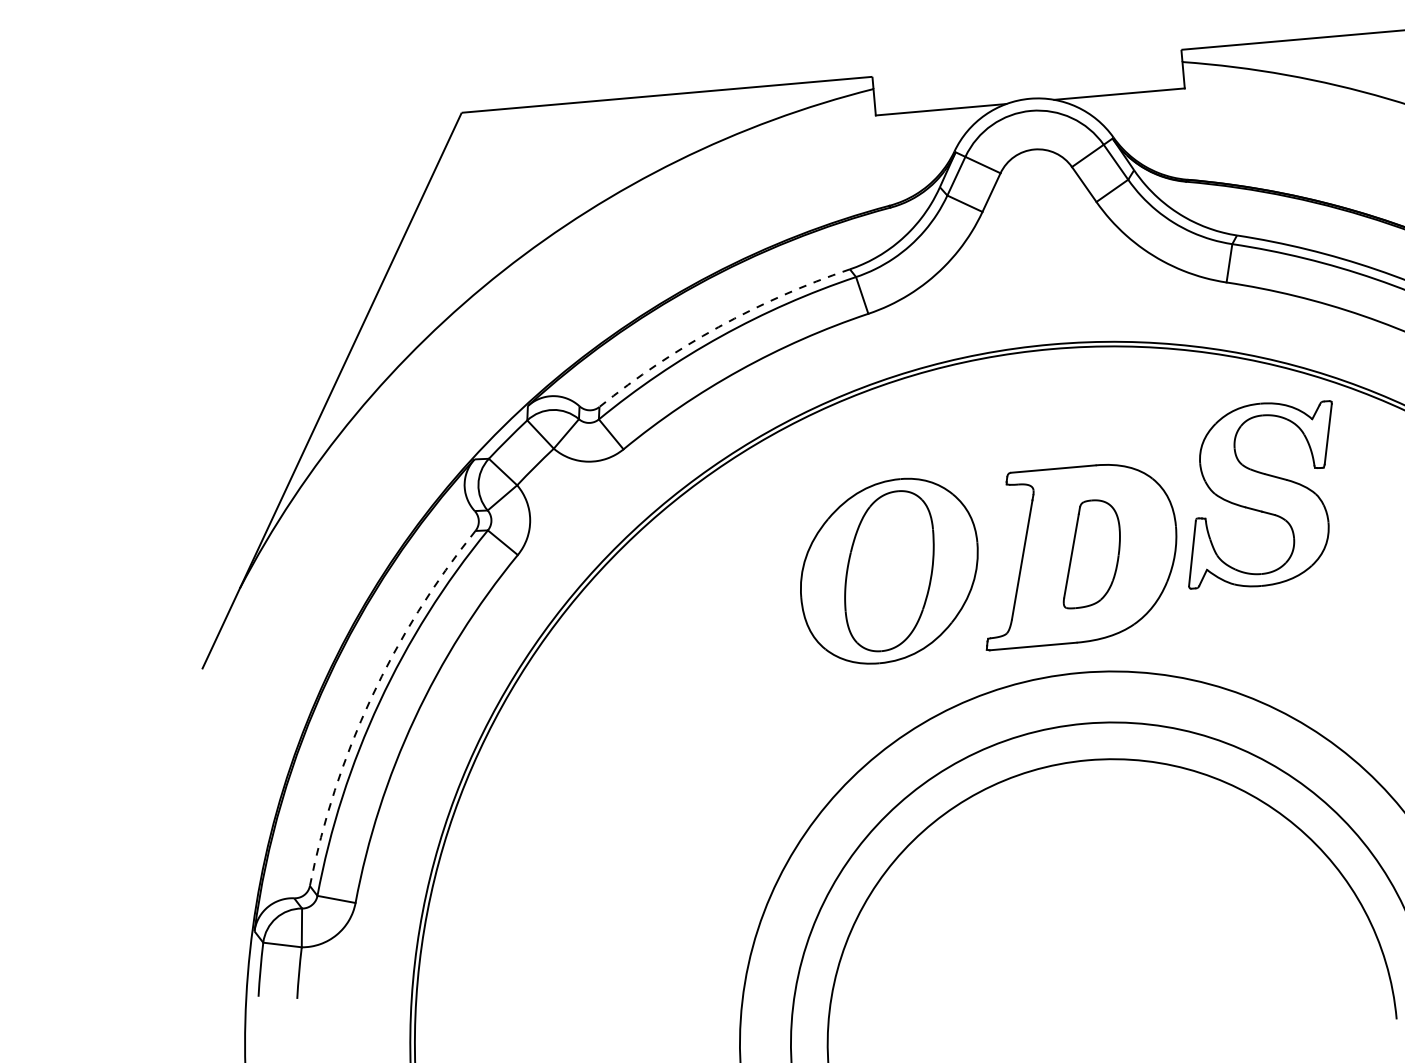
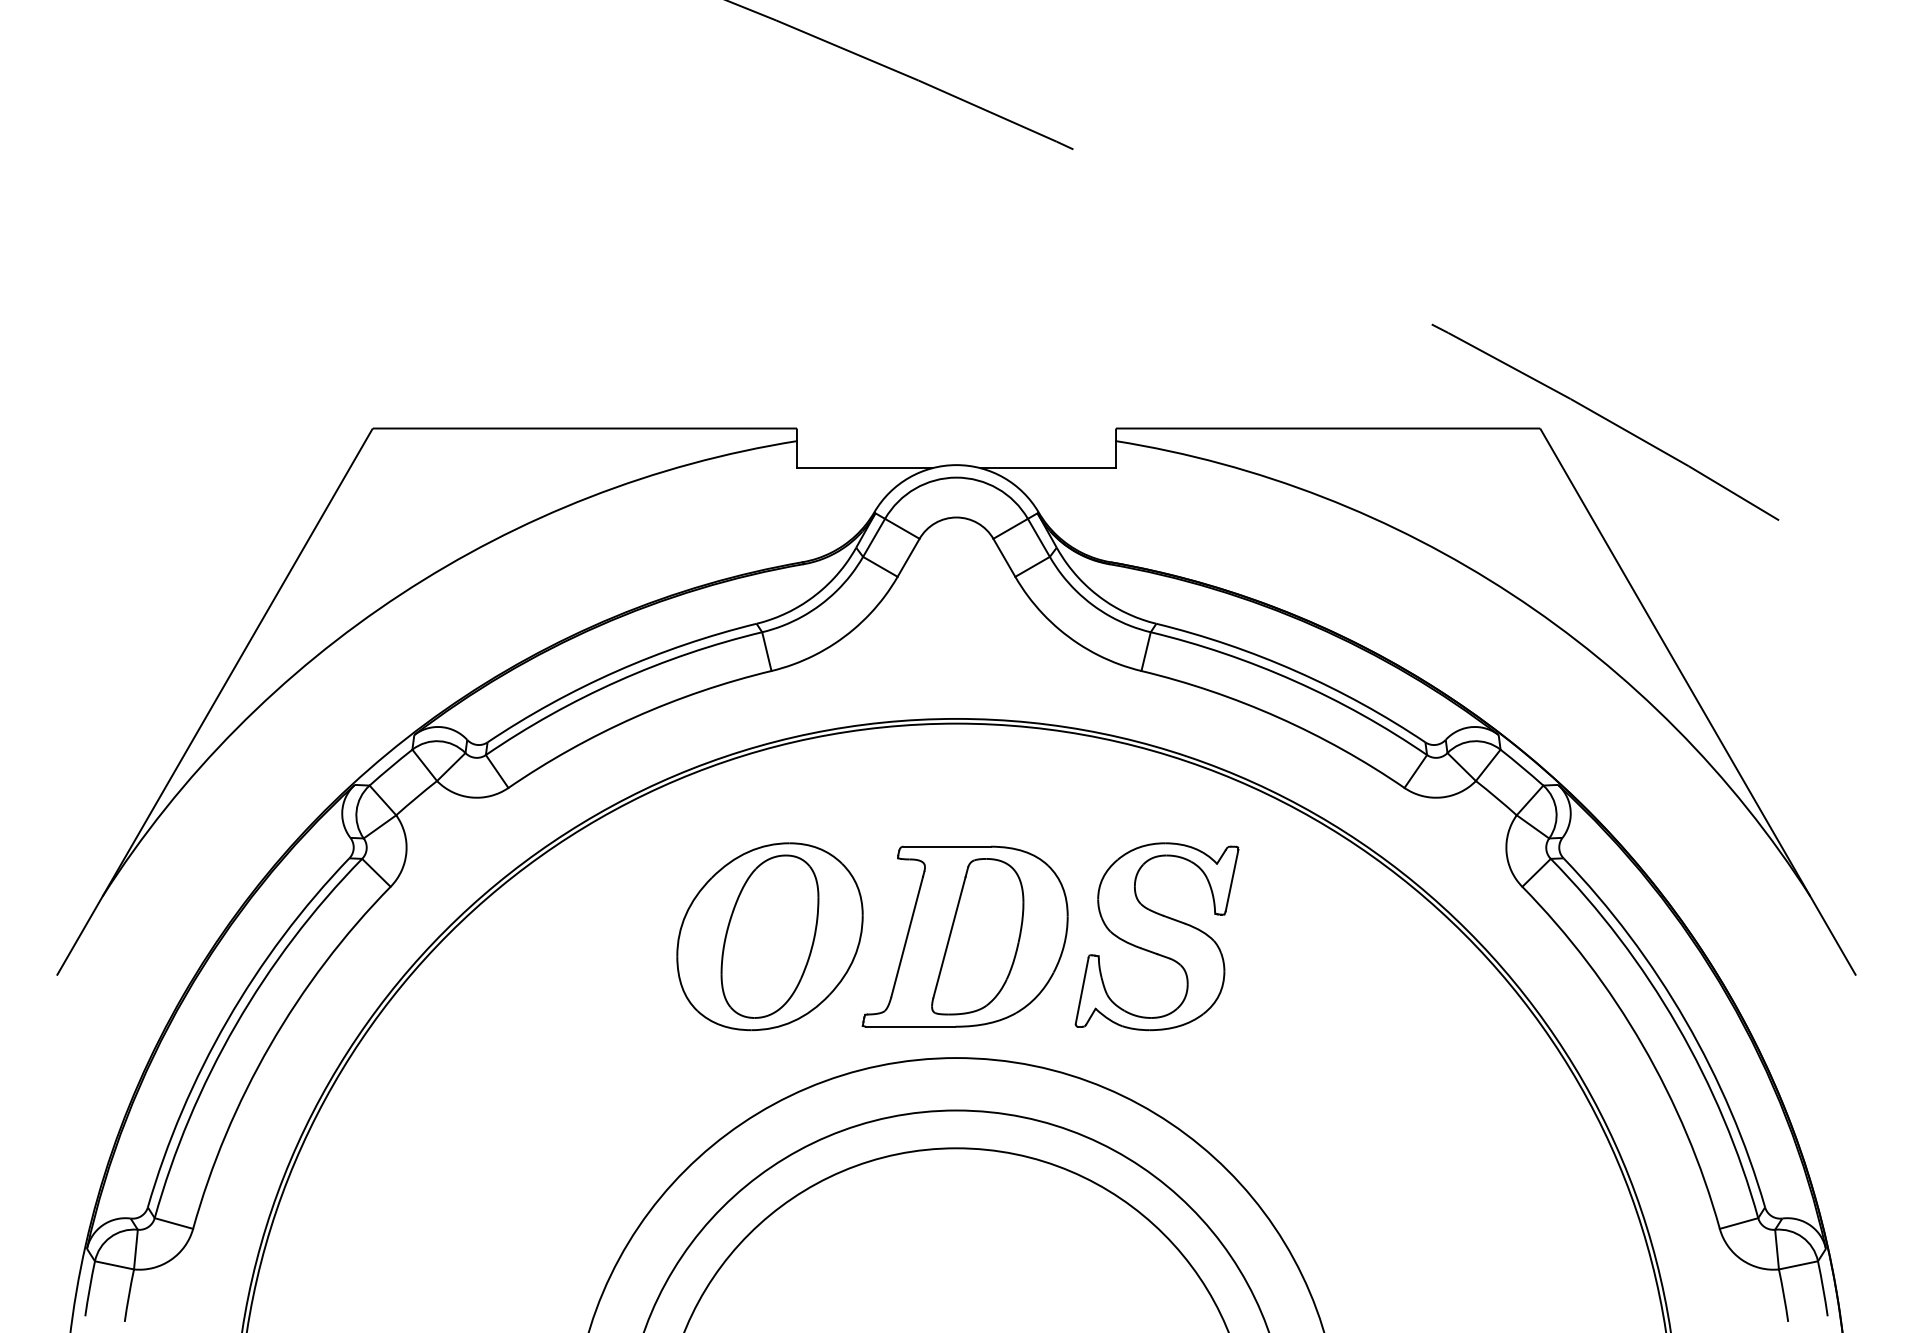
arc: (718, 327) -> (616, 671), dashed -> solid
part: (1259, 494) -> (1156, 936), moved
part: (1090, 553) -> (977, 936), size x1.43
arc: (371, 698) -> (227, 1020), dashed -> solid

